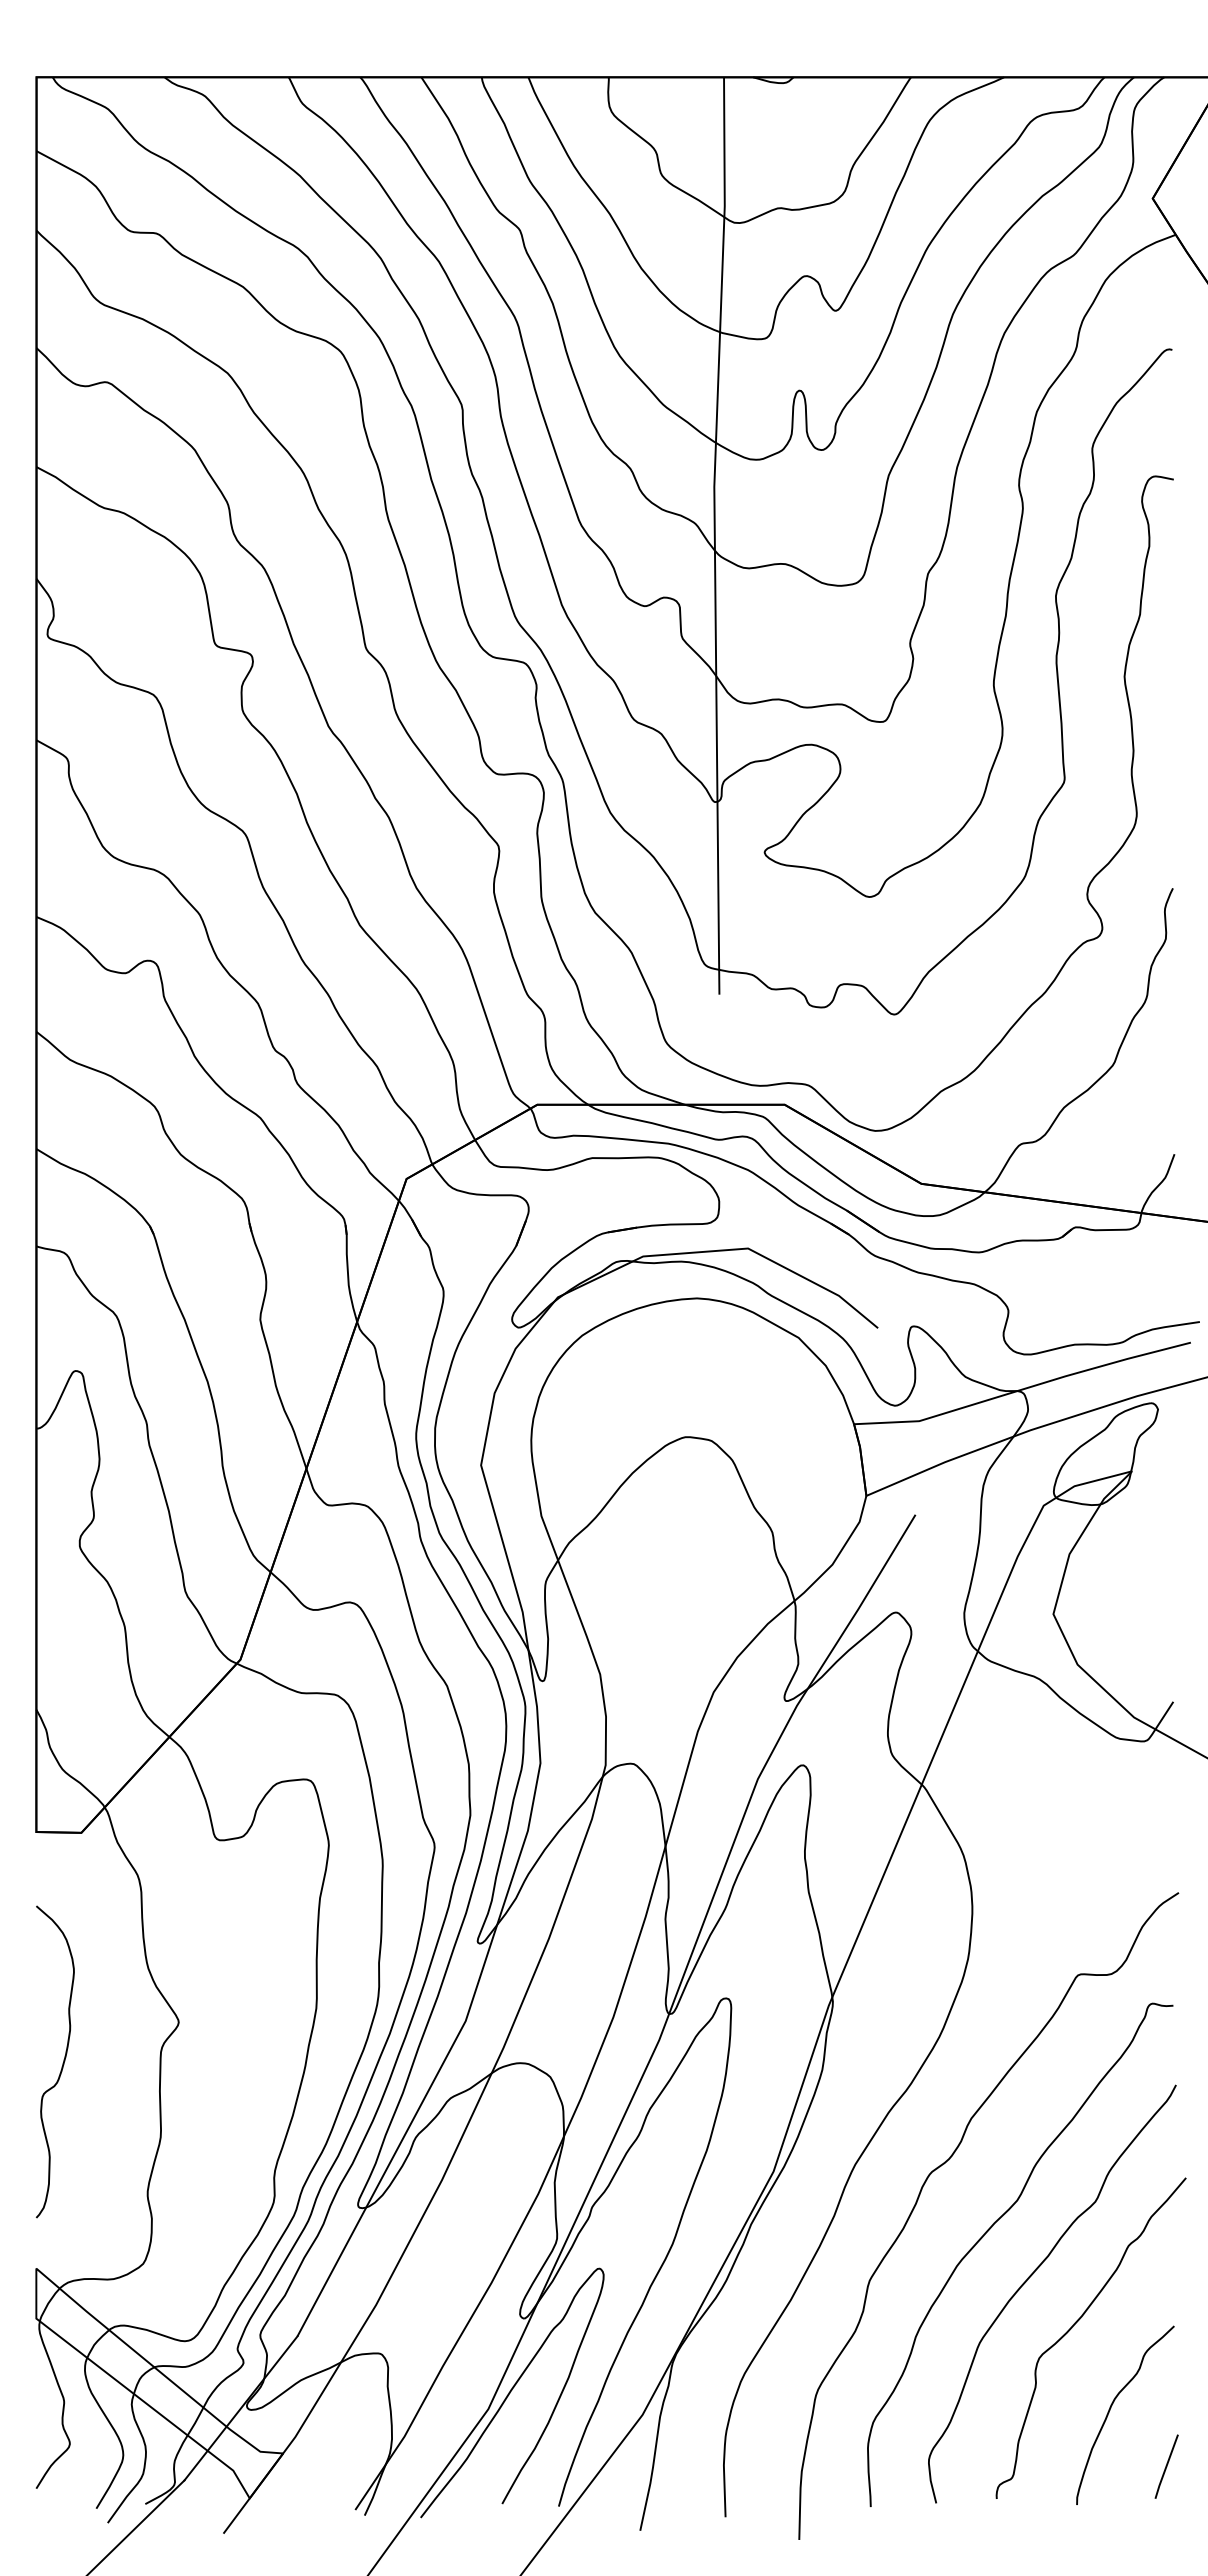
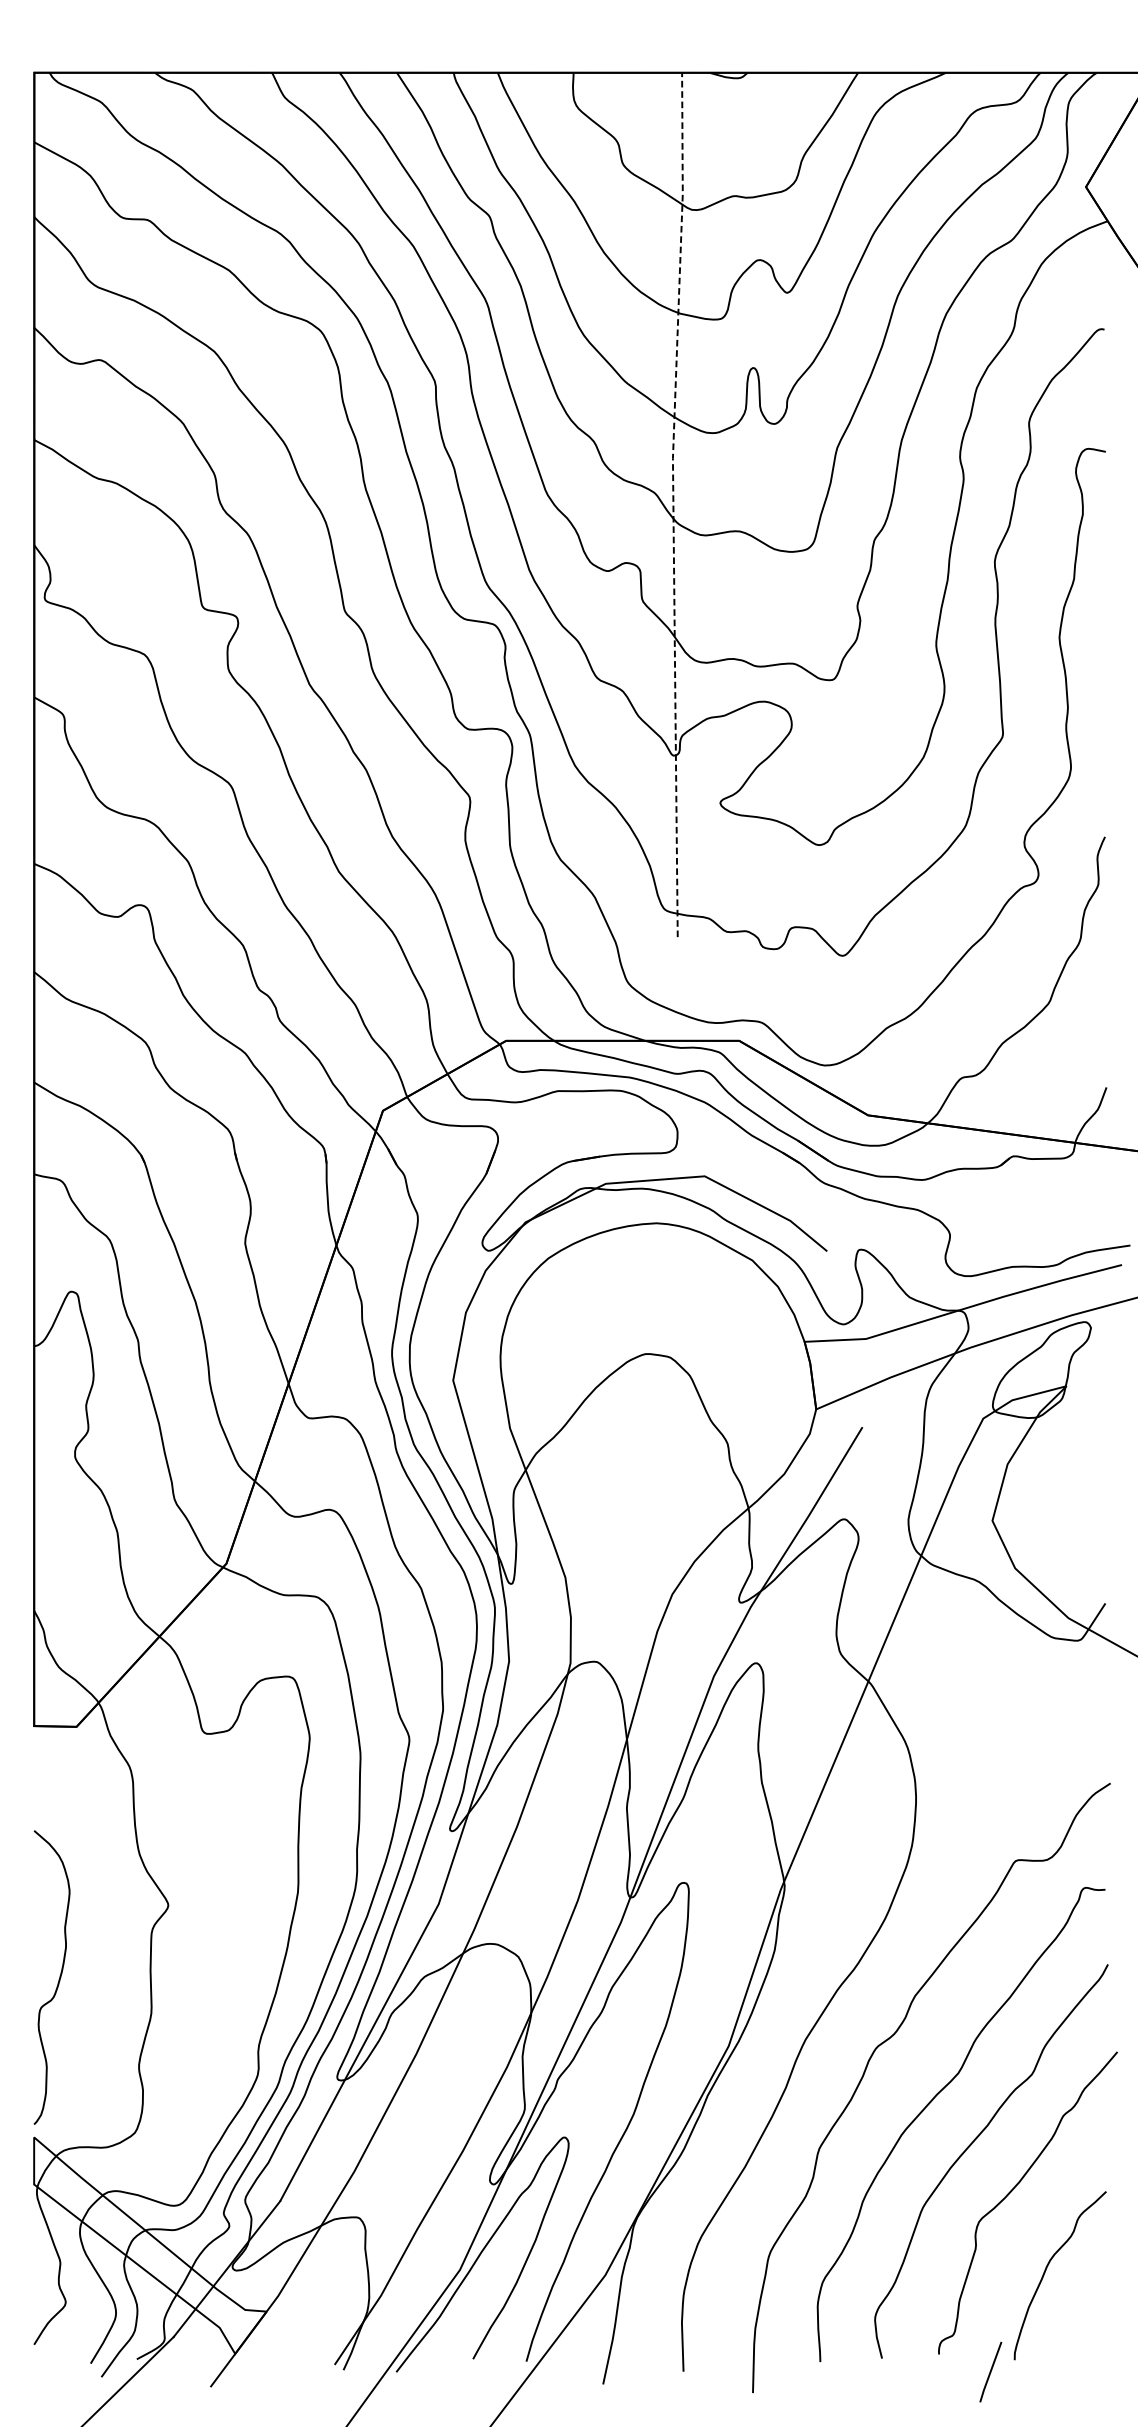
line: (714, 534) -> (673, 503), solid -> dashed
curve: (62, 2063) -> (58, 1979), moved
line: (1166, 2466) -> (990, 2371), moved

